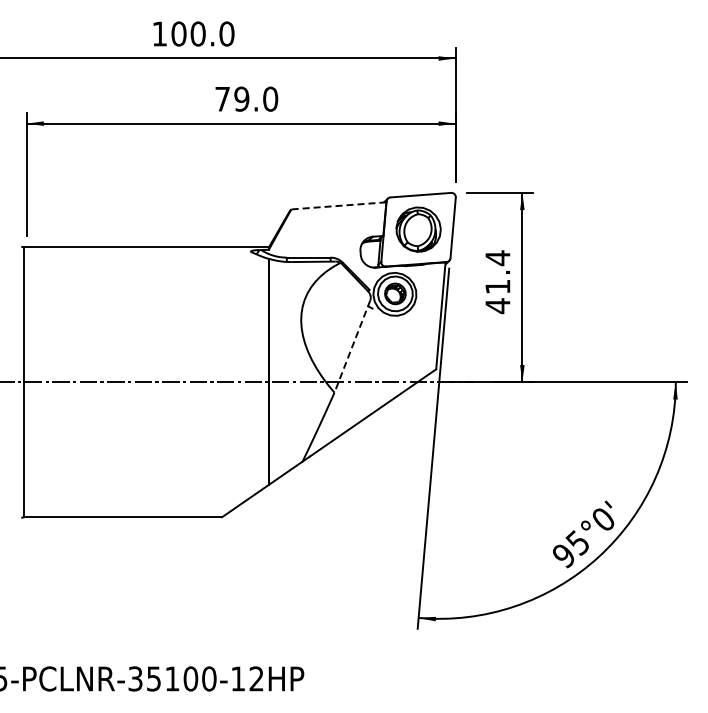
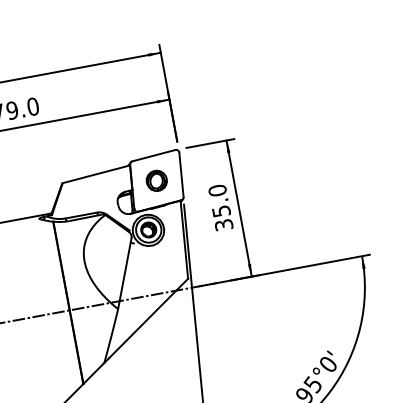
line: (338, 205) -> (96, 174), dashed -> solid
part: (418, 229) -> (156, 180), size x0.62
text: (497, 282) -> (220, 208), 41.4 -> 35.0
line: (352, 347) -> (125, 274), dashed -> solid

